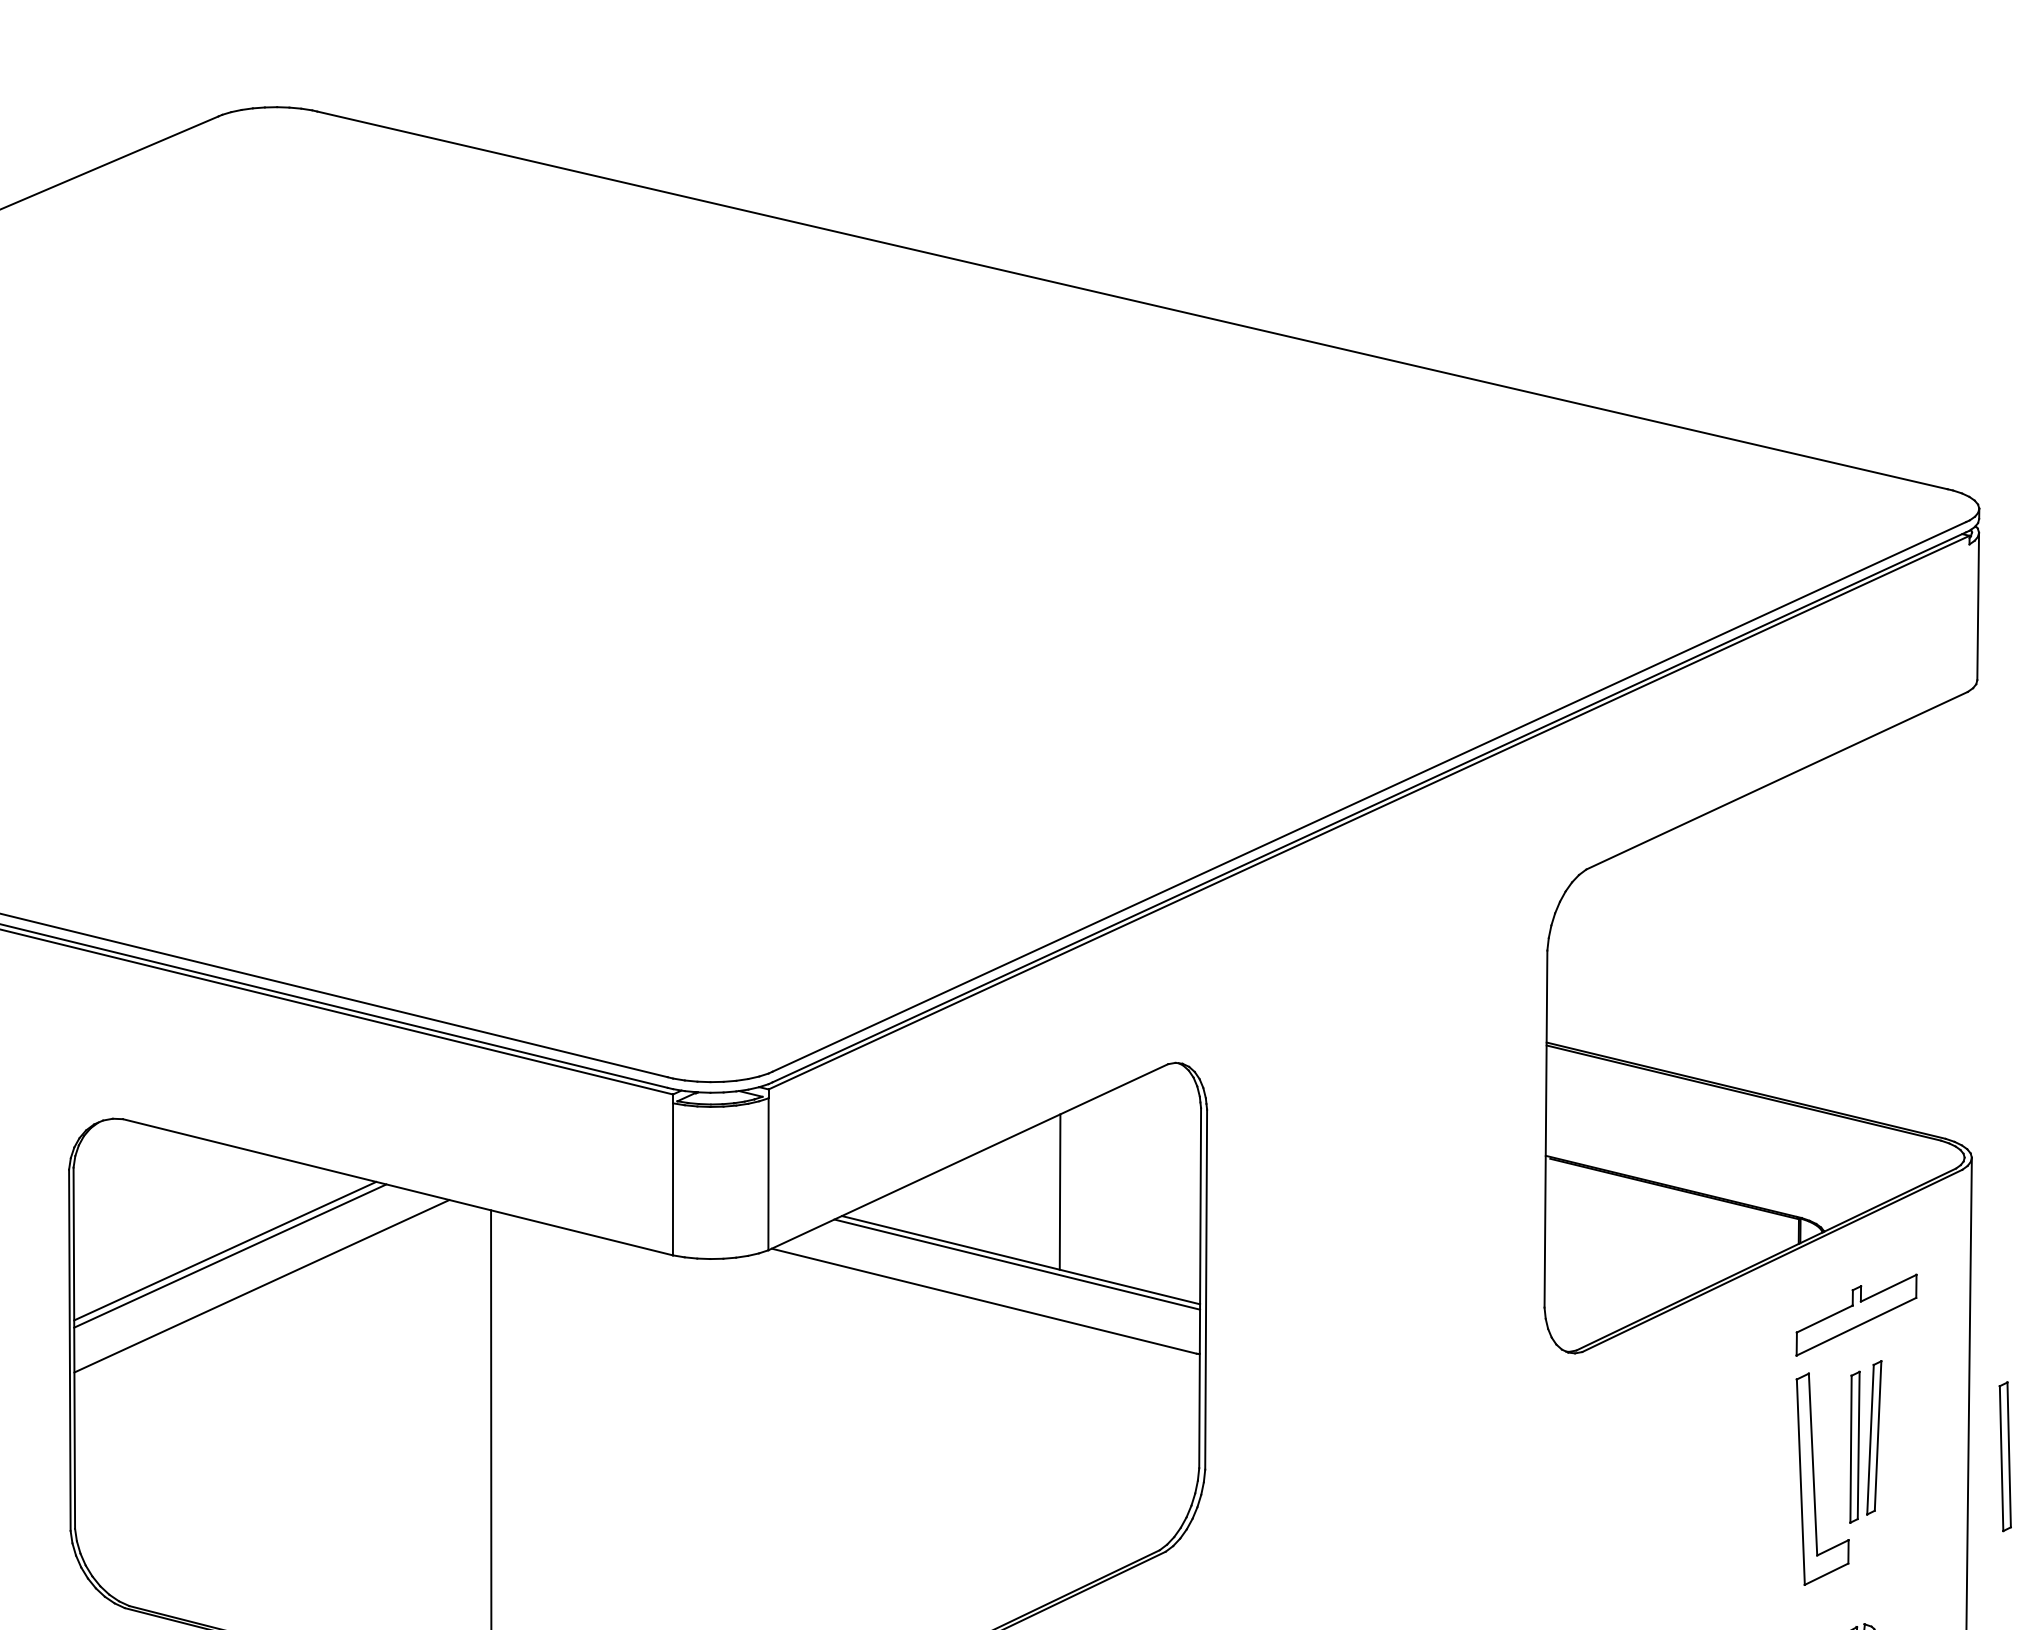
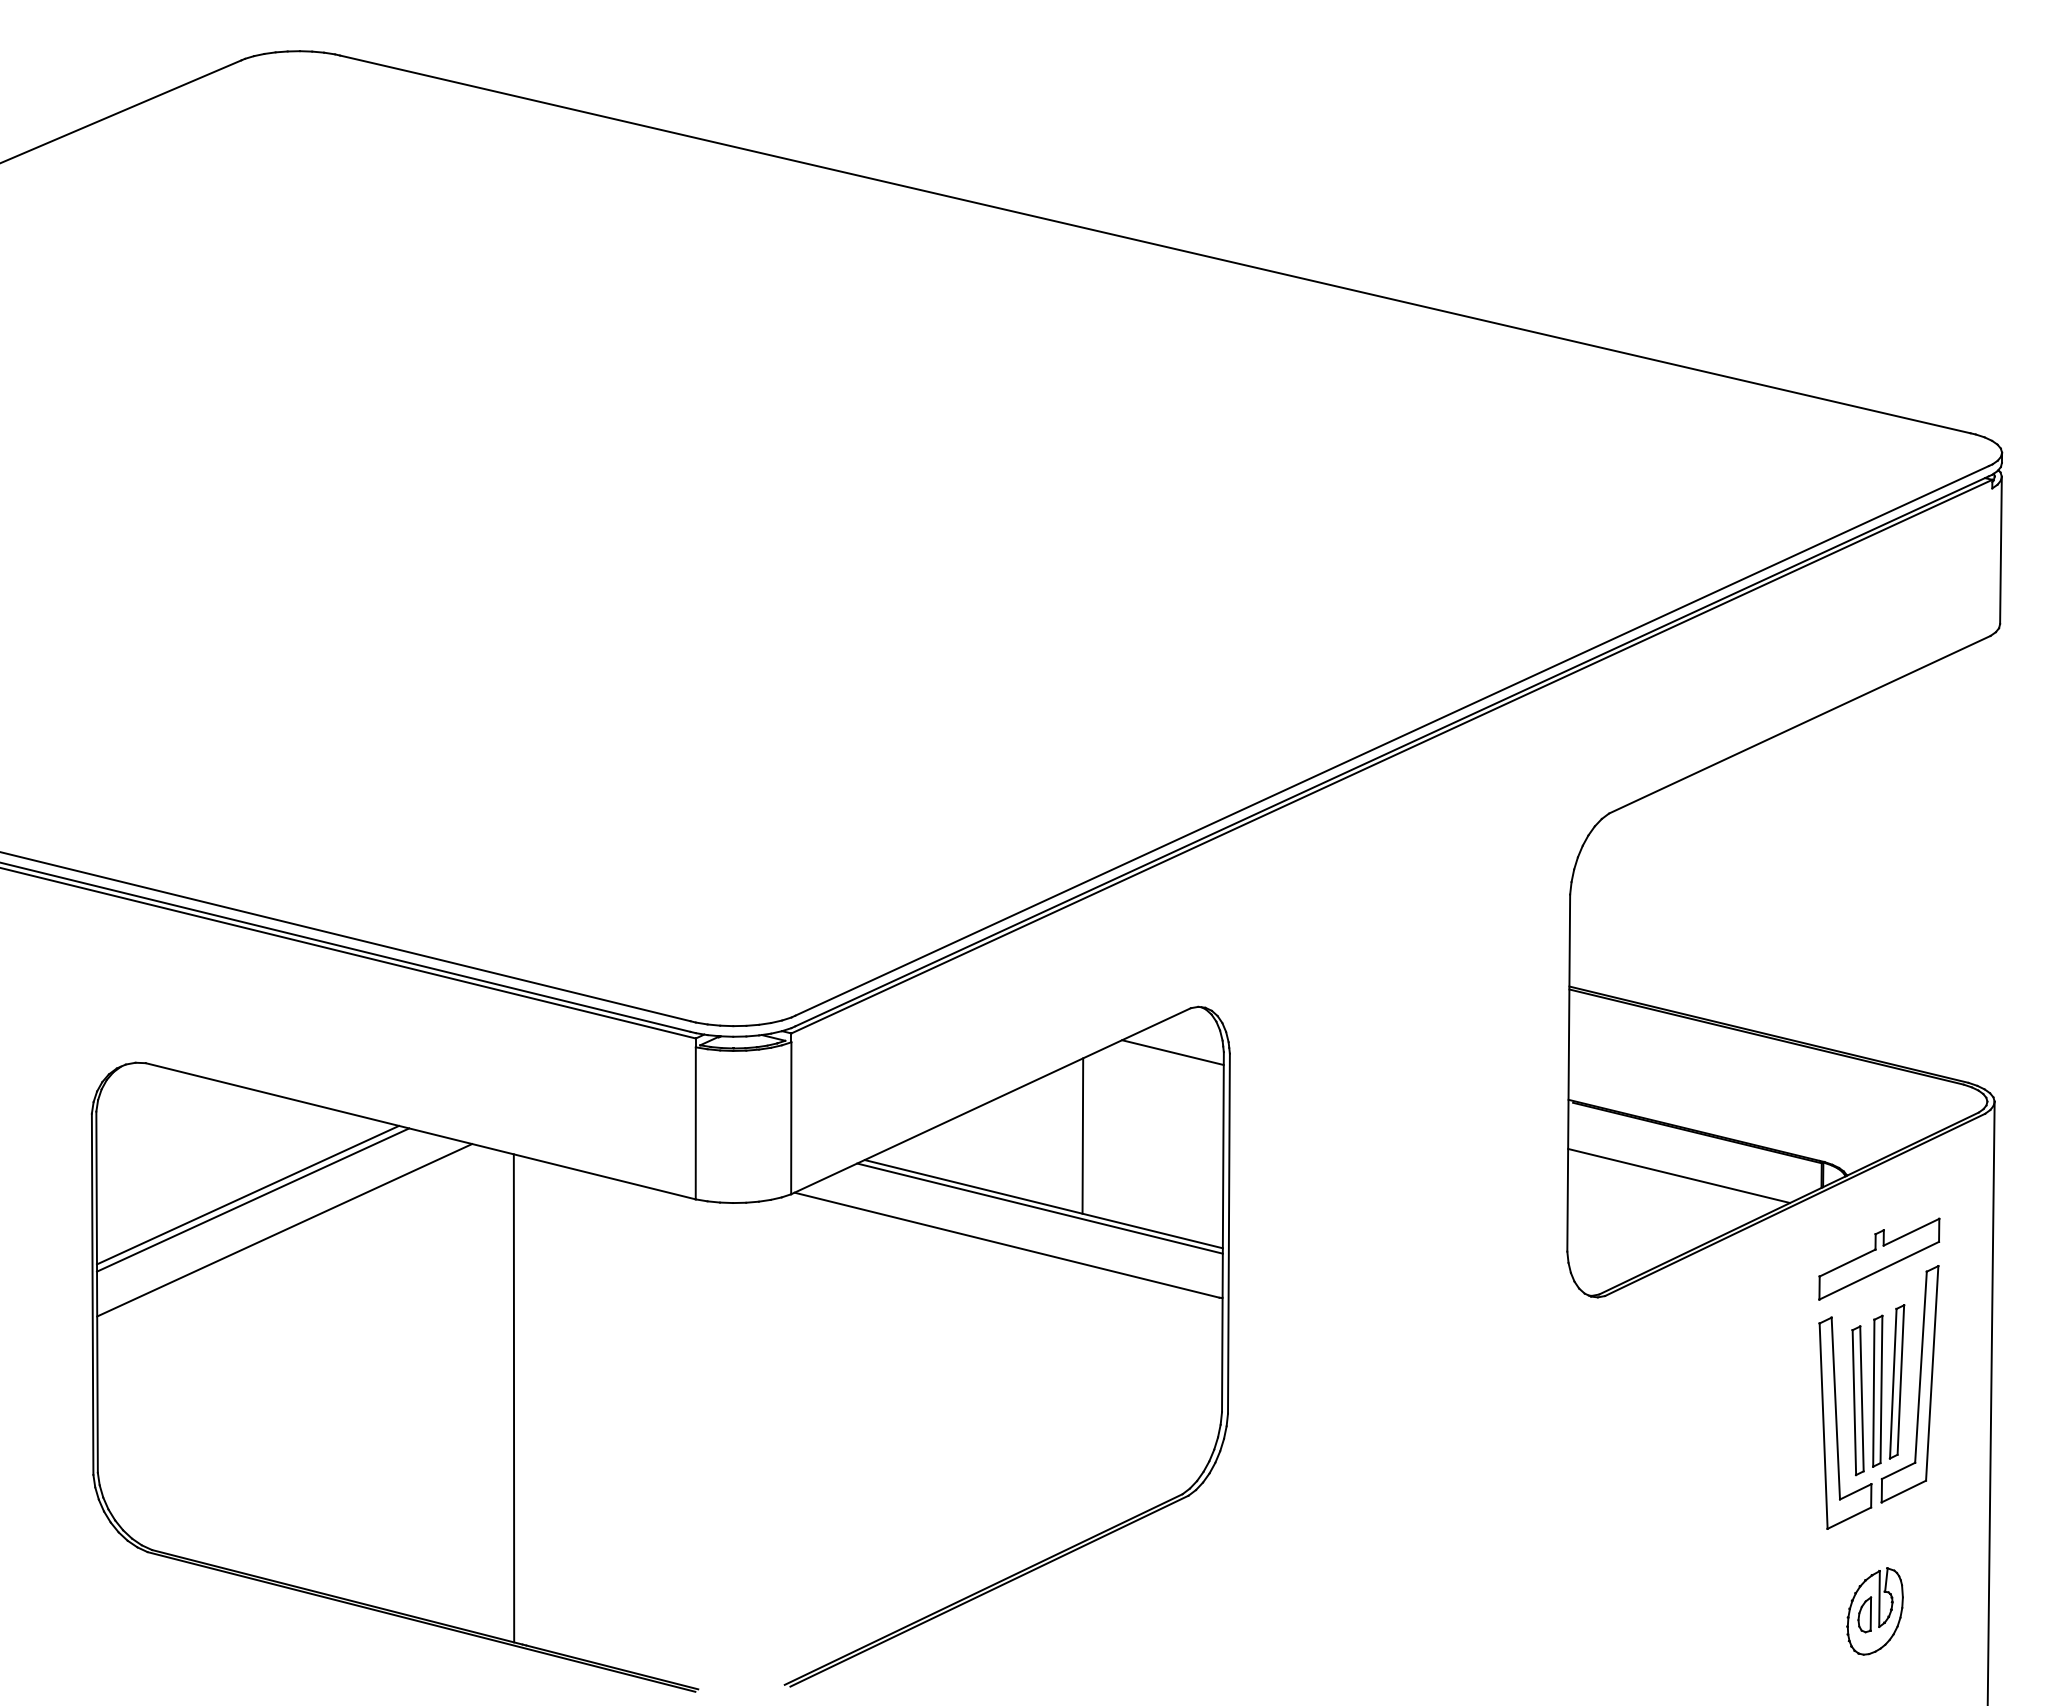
line: (1149, 1108) -> (1172, 1052), added
line: (1656, 1231) -> (1679, 1175), added
part: (1895, 1442) -> (1918, 1386), added
part: (2004, 1456) -> (1857, 1400), moved

